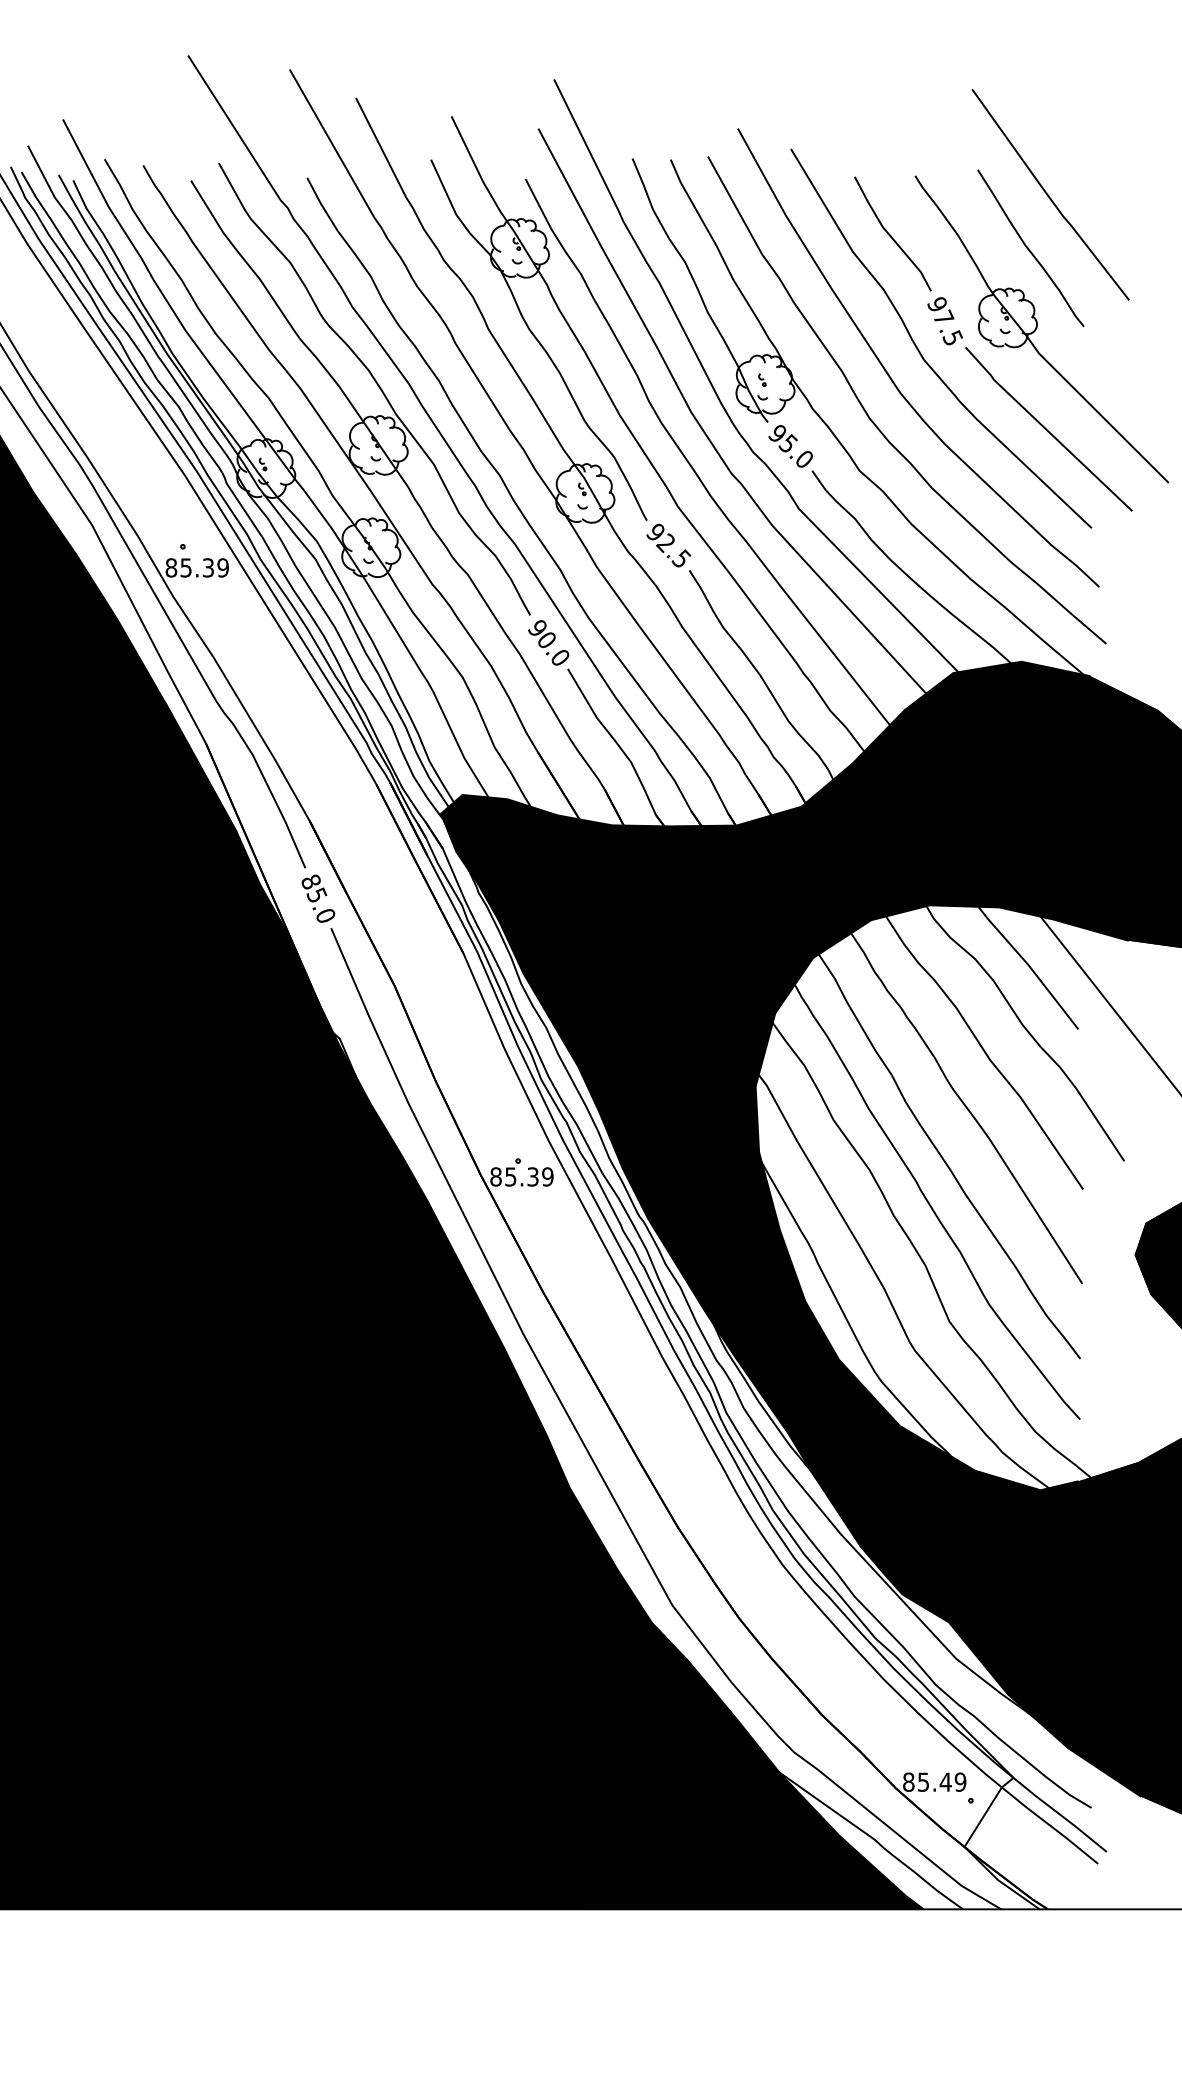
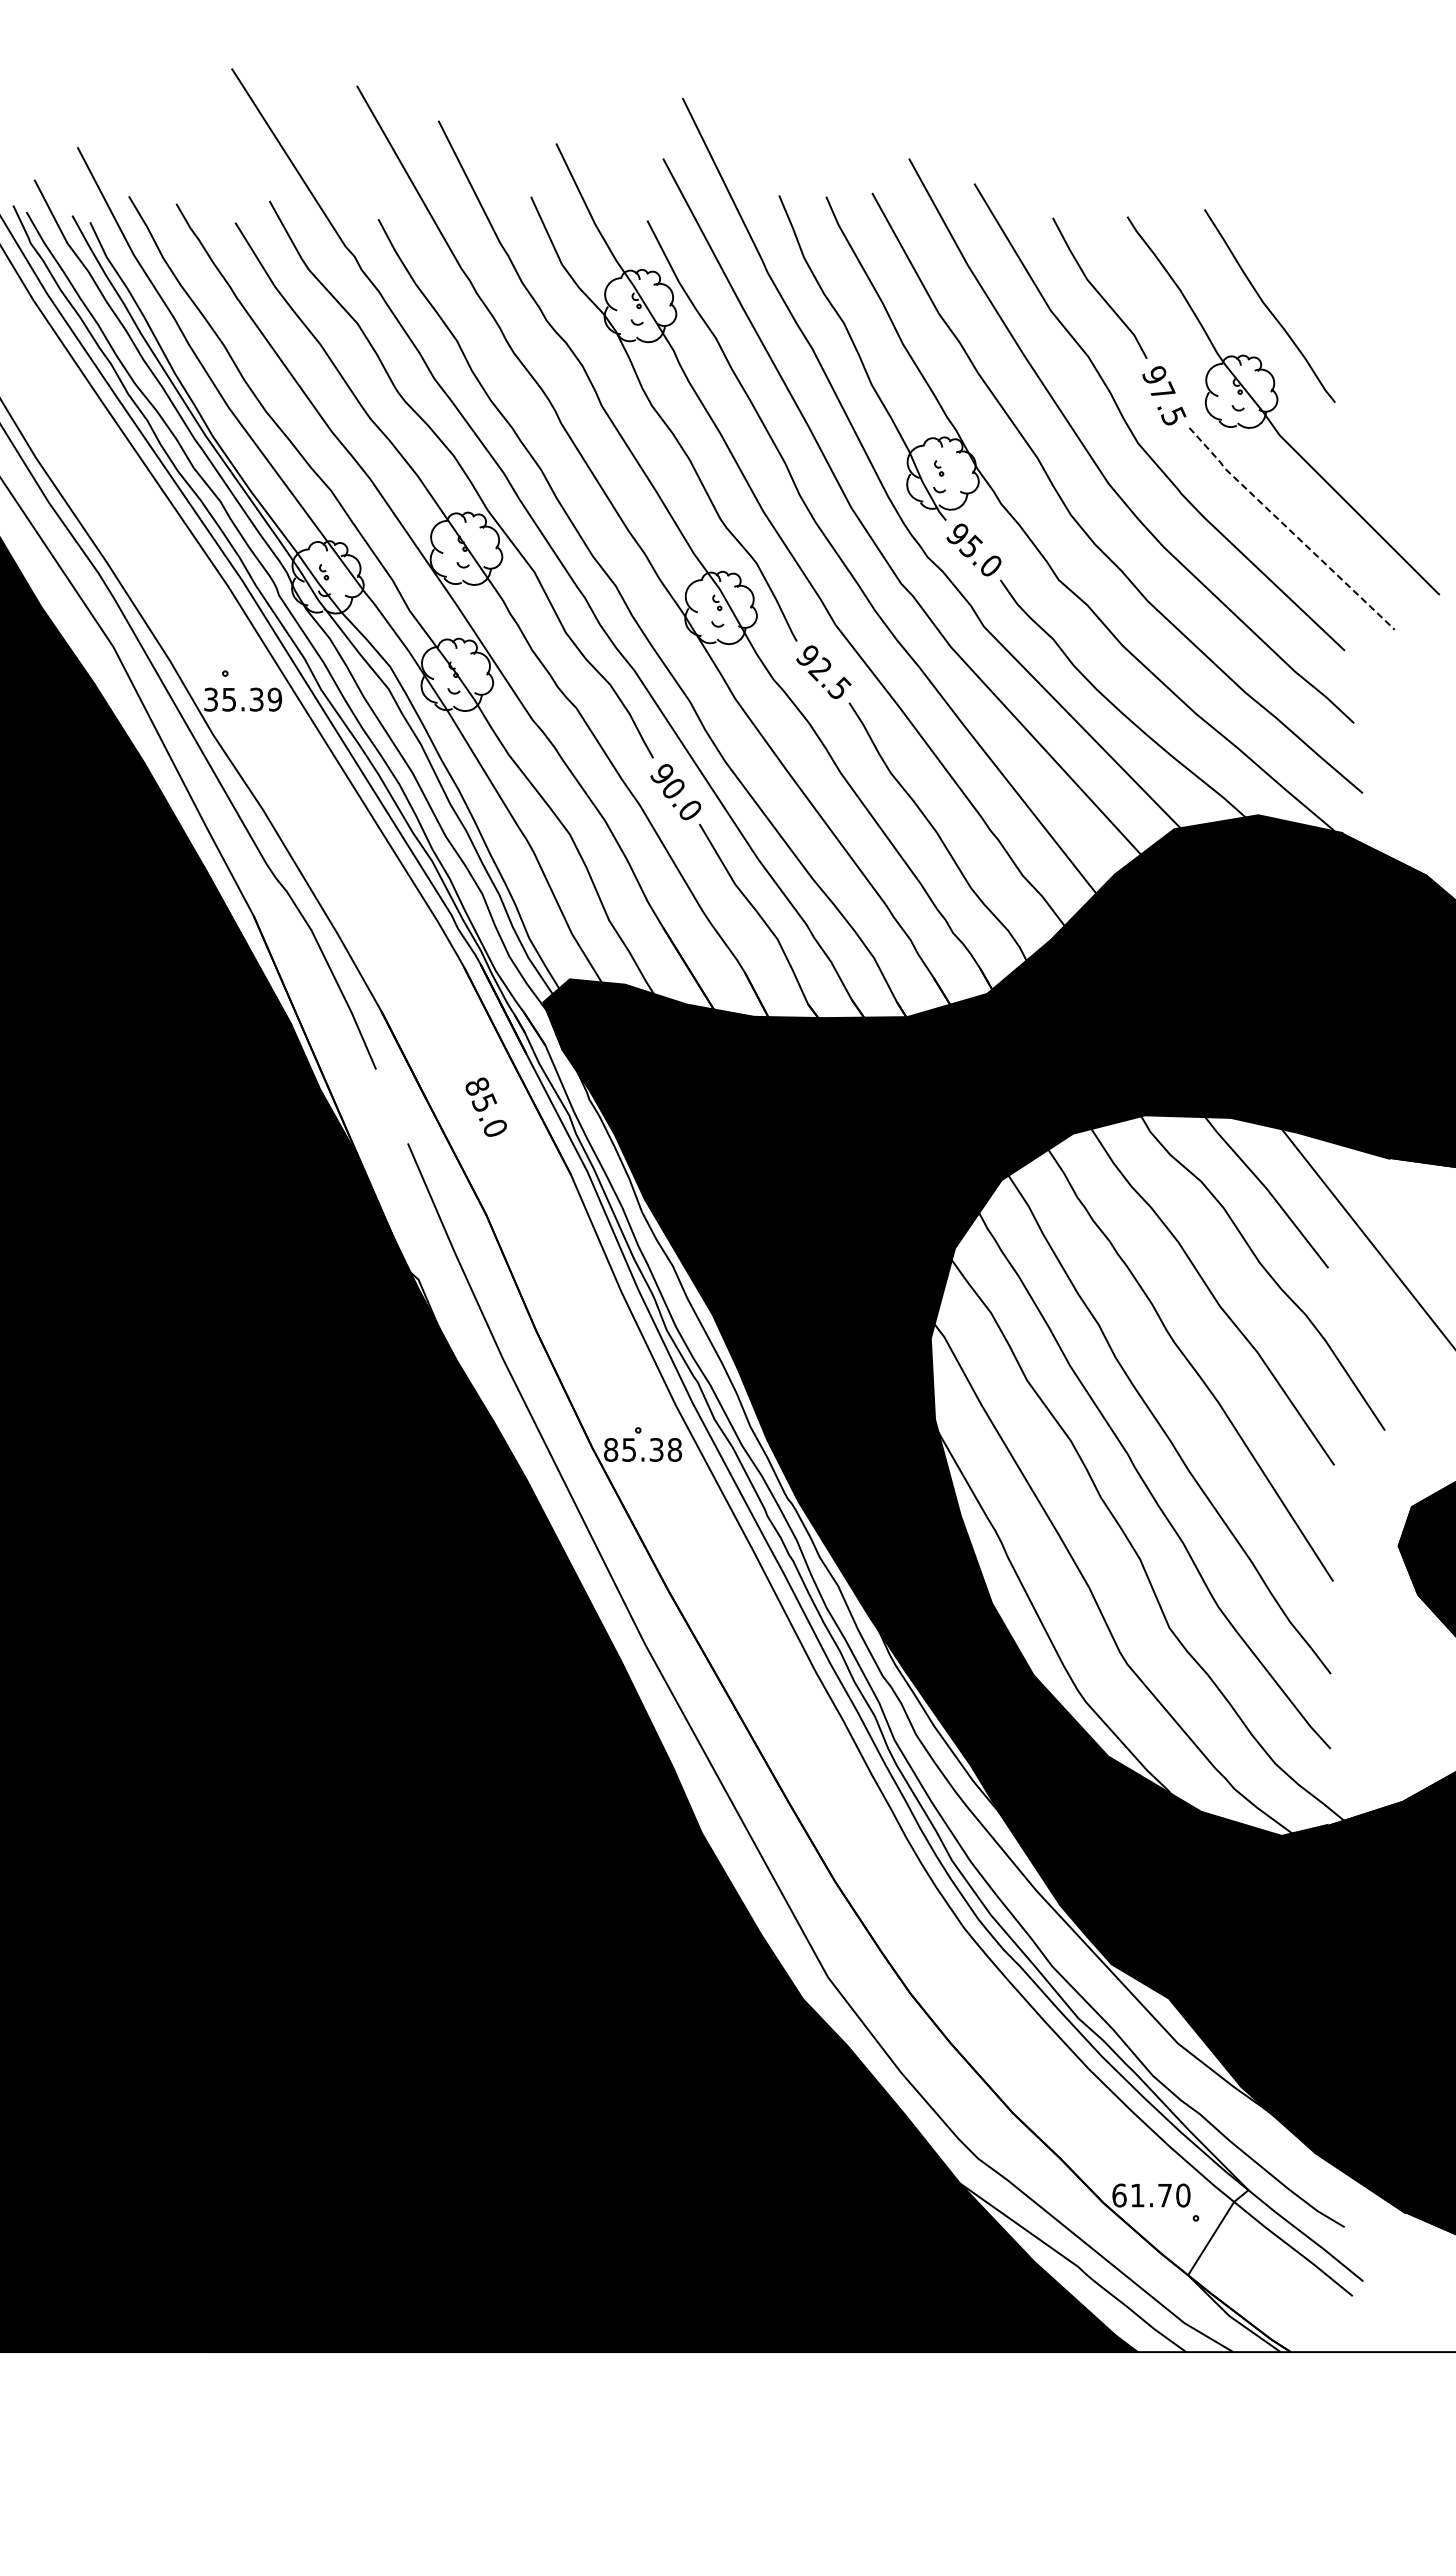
line: (1049, 195) -> (1292, 241), removed
line: (1046, 429) -> (1289, 529), solid -> dashed
text: (171, 567) -> (211, 699), 85.39 -> 35.39
text: (317, 898) -> (485, 1106), moved
text: (547, 1176) -> (674, 1449), 85.39 -> 85.38
text: (934, 1782) -> (1151, 2195), 85.49 -> 61.70

